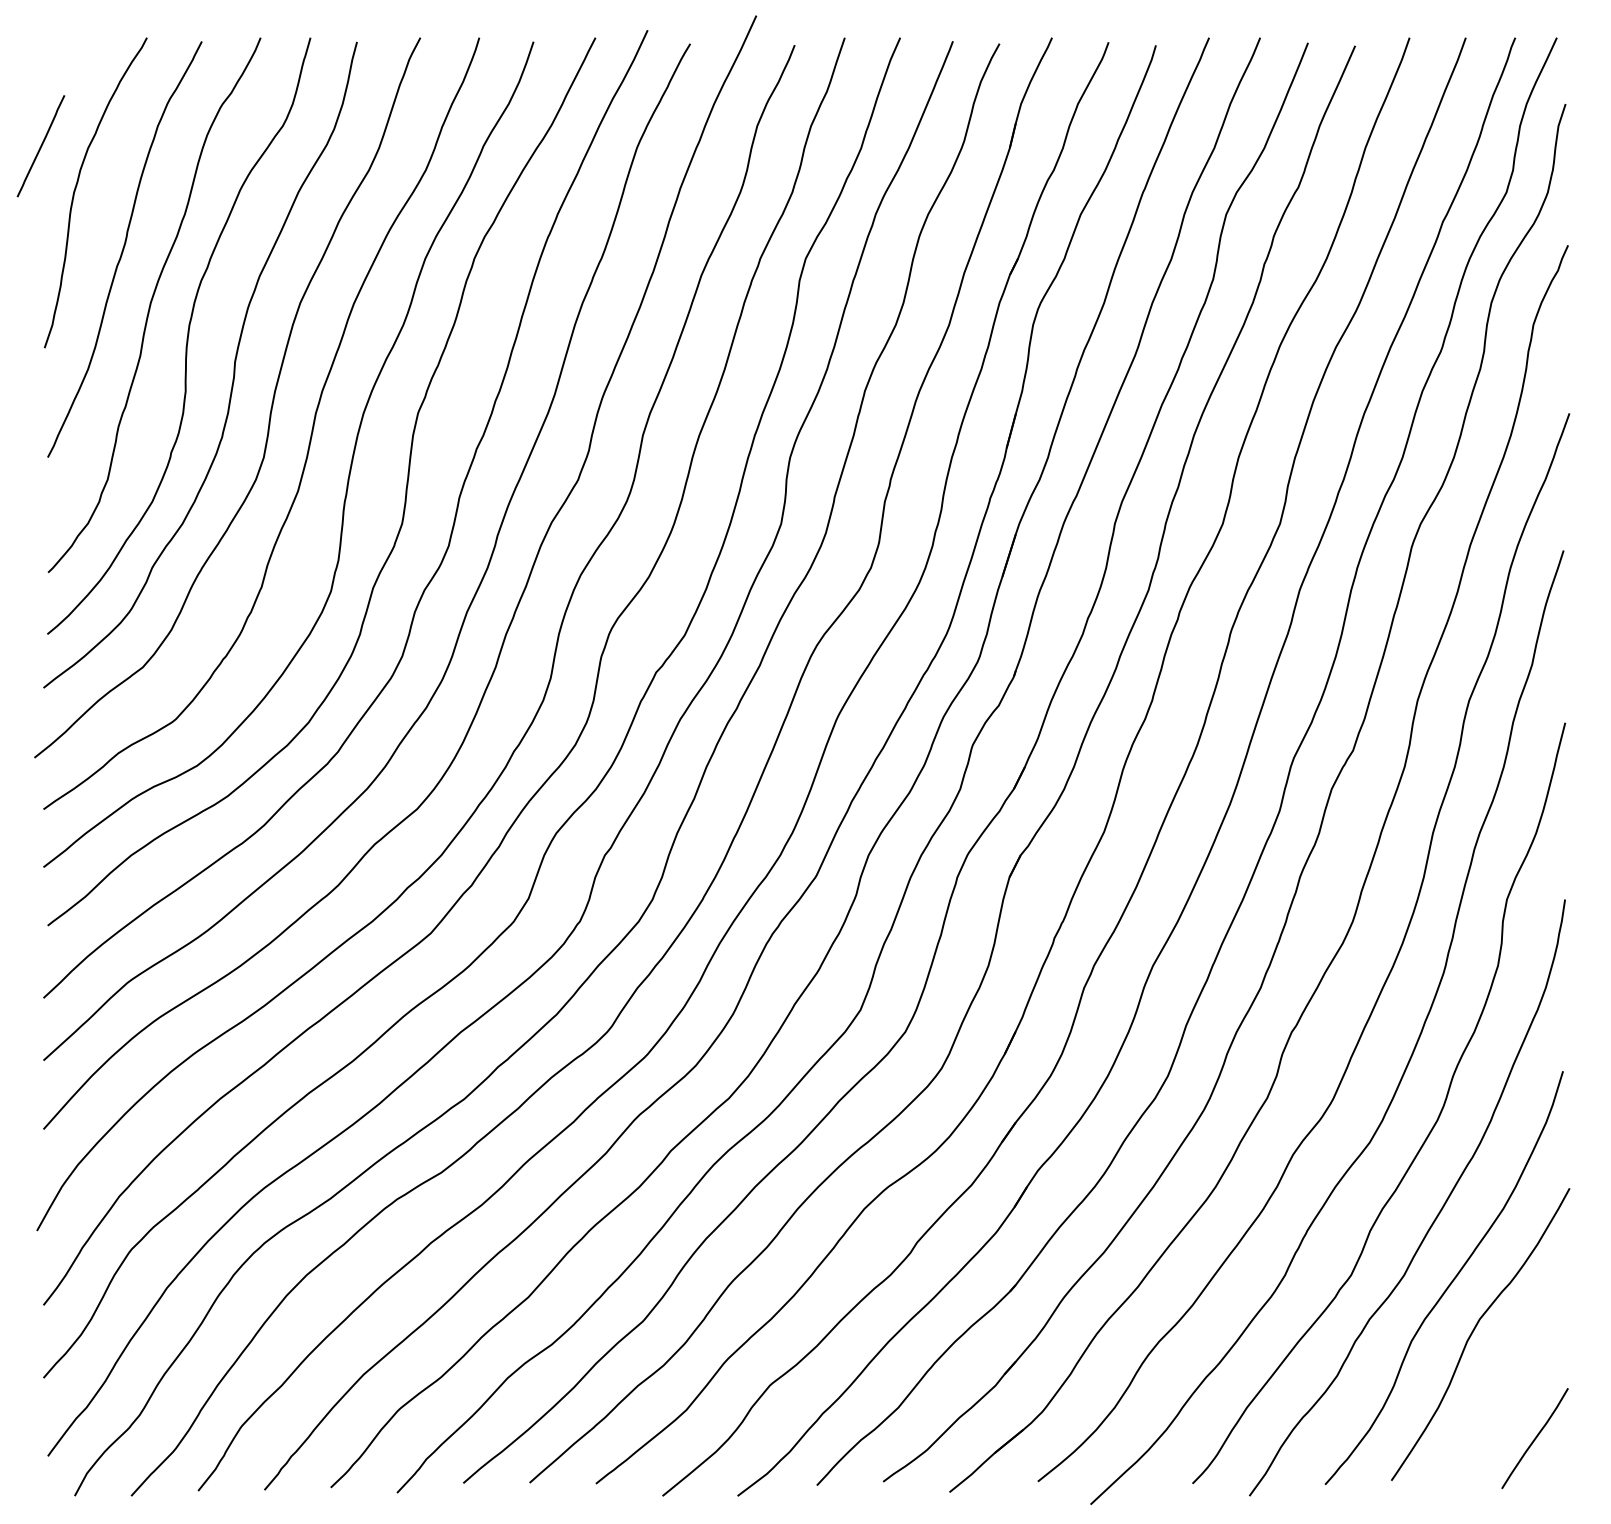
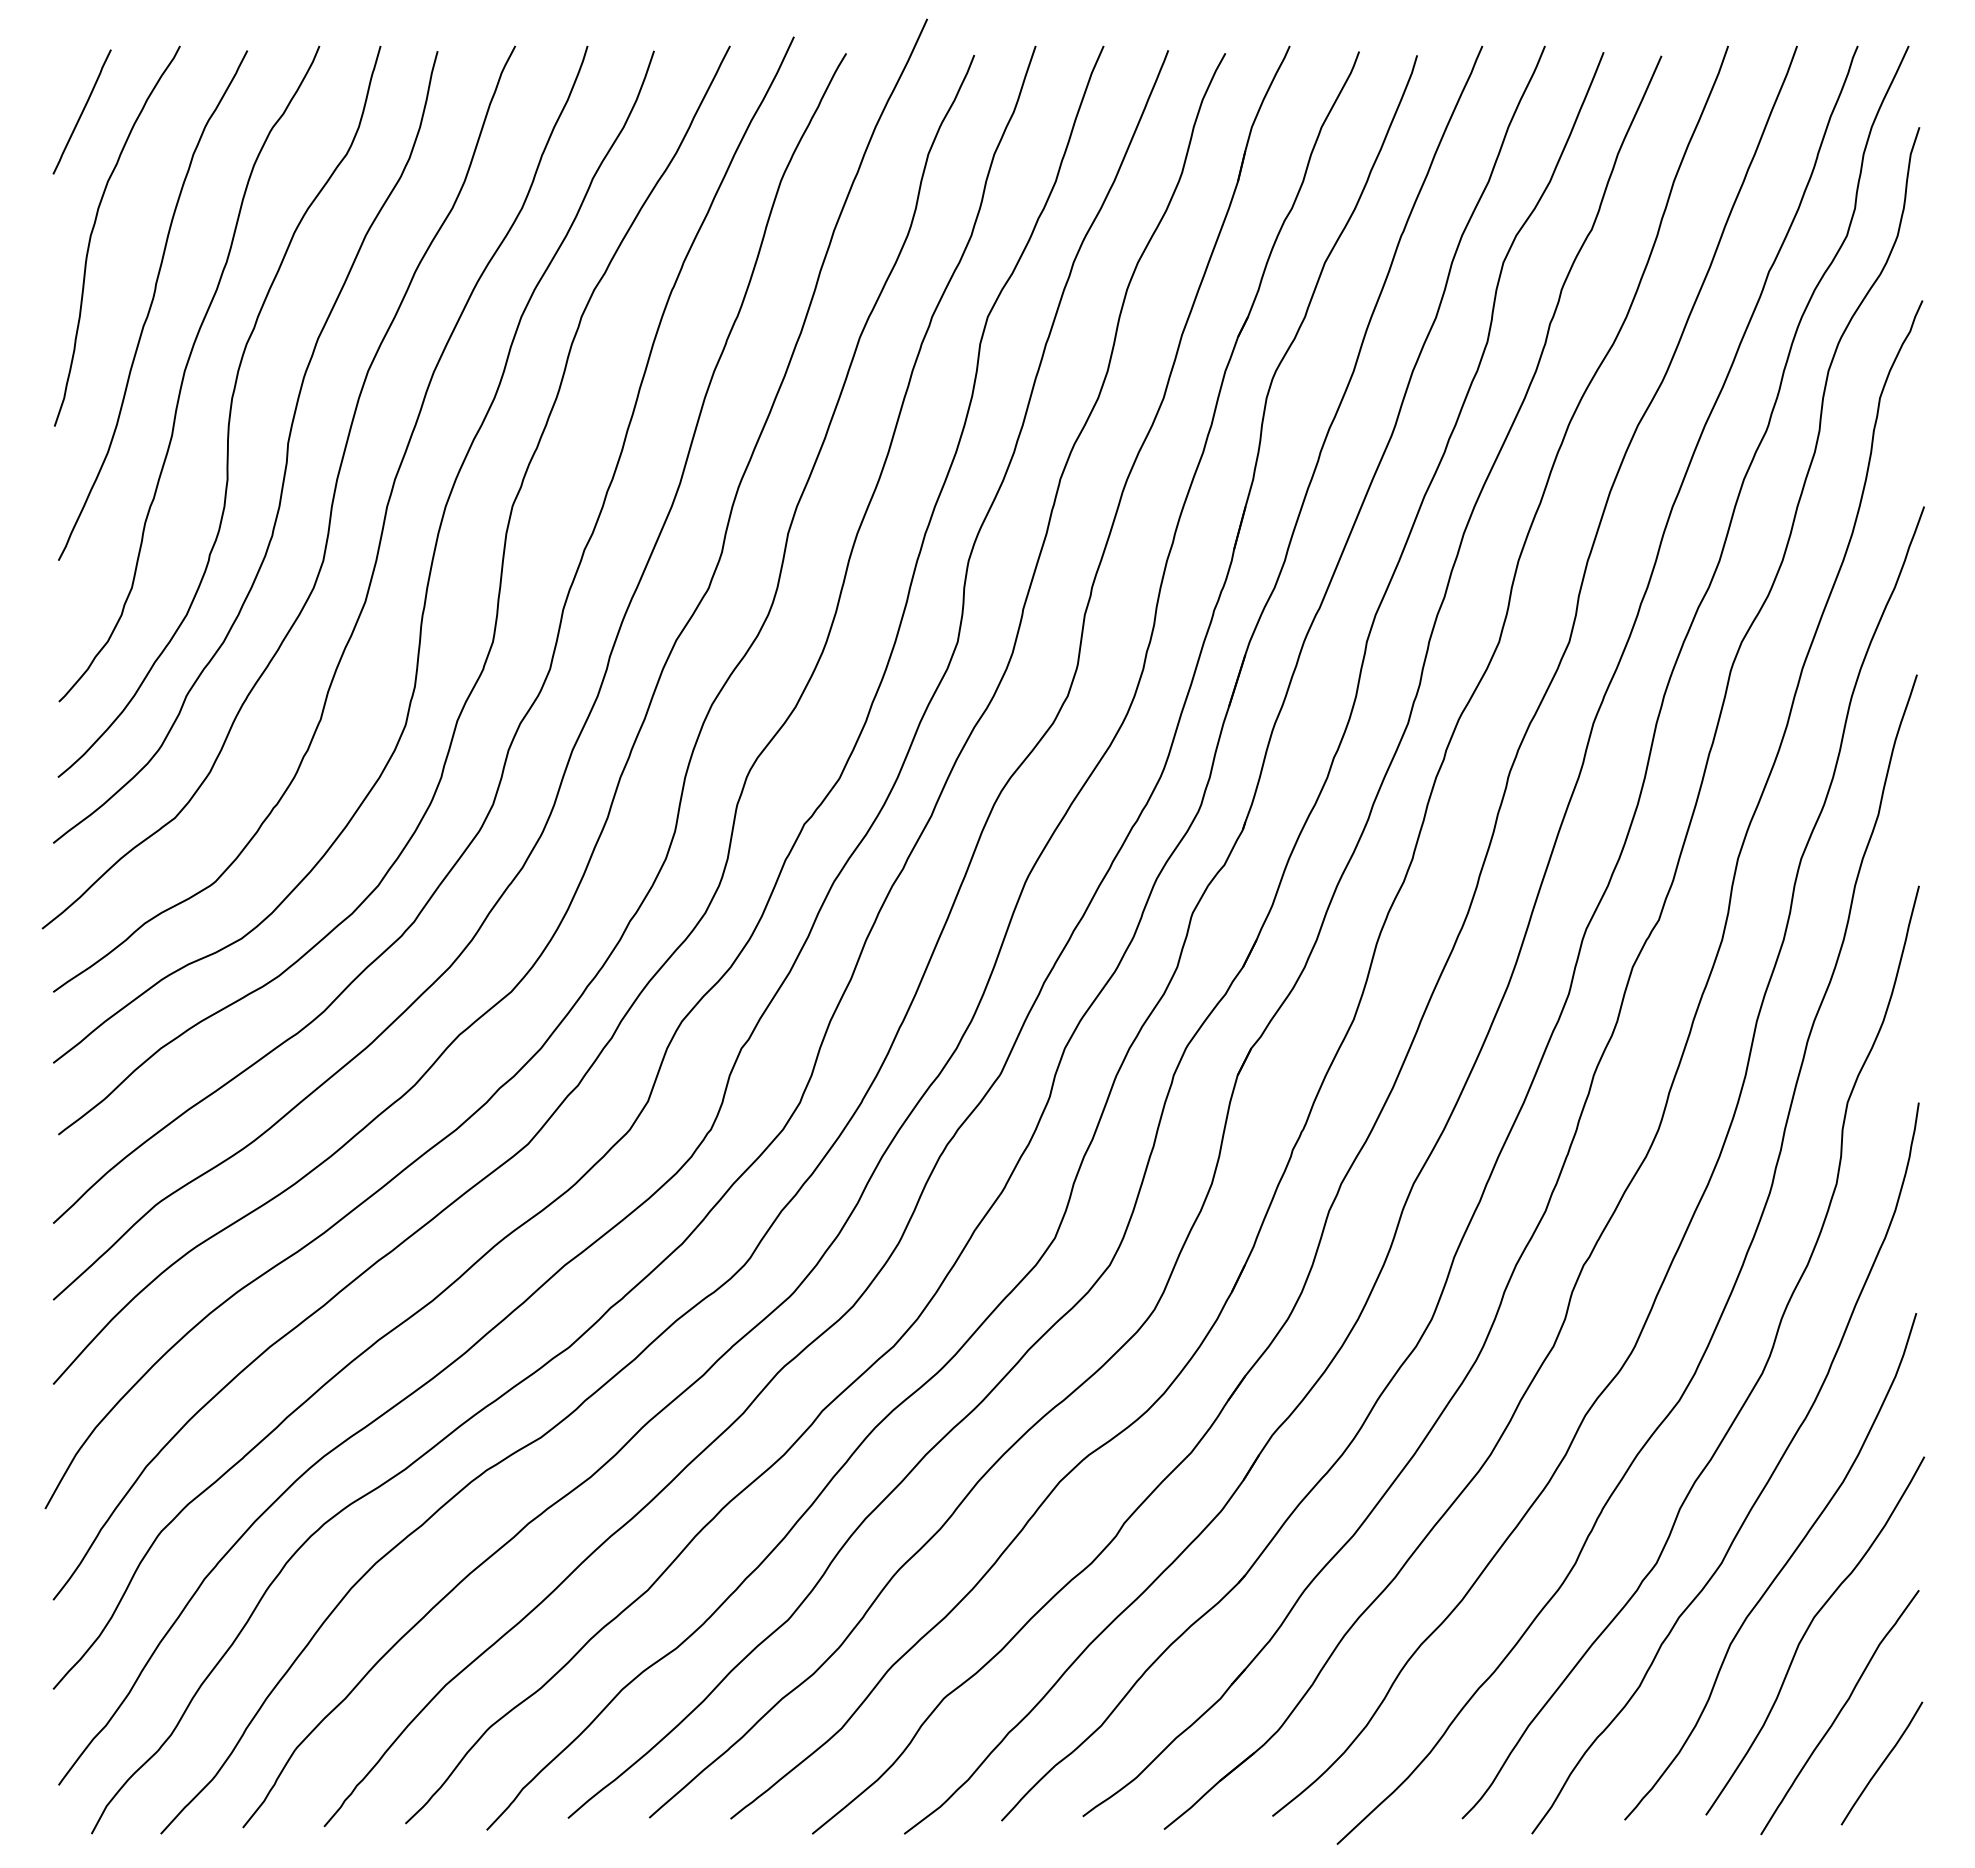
line: (40, 145) -> (81, 111), moved
curve: (1500, 1396) -> (1839, 1712), added

